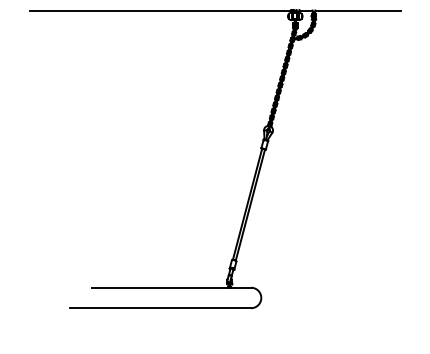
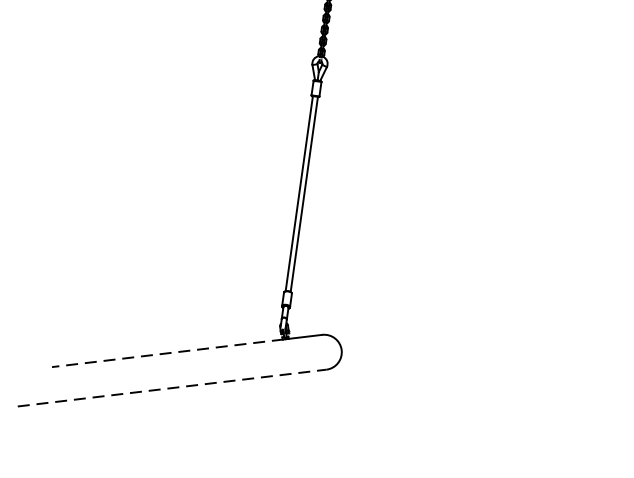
line: (159, 287) -> (166, 353), solid -> dashed
line: (160, 308) -> (172, 388), solid -> dashed

